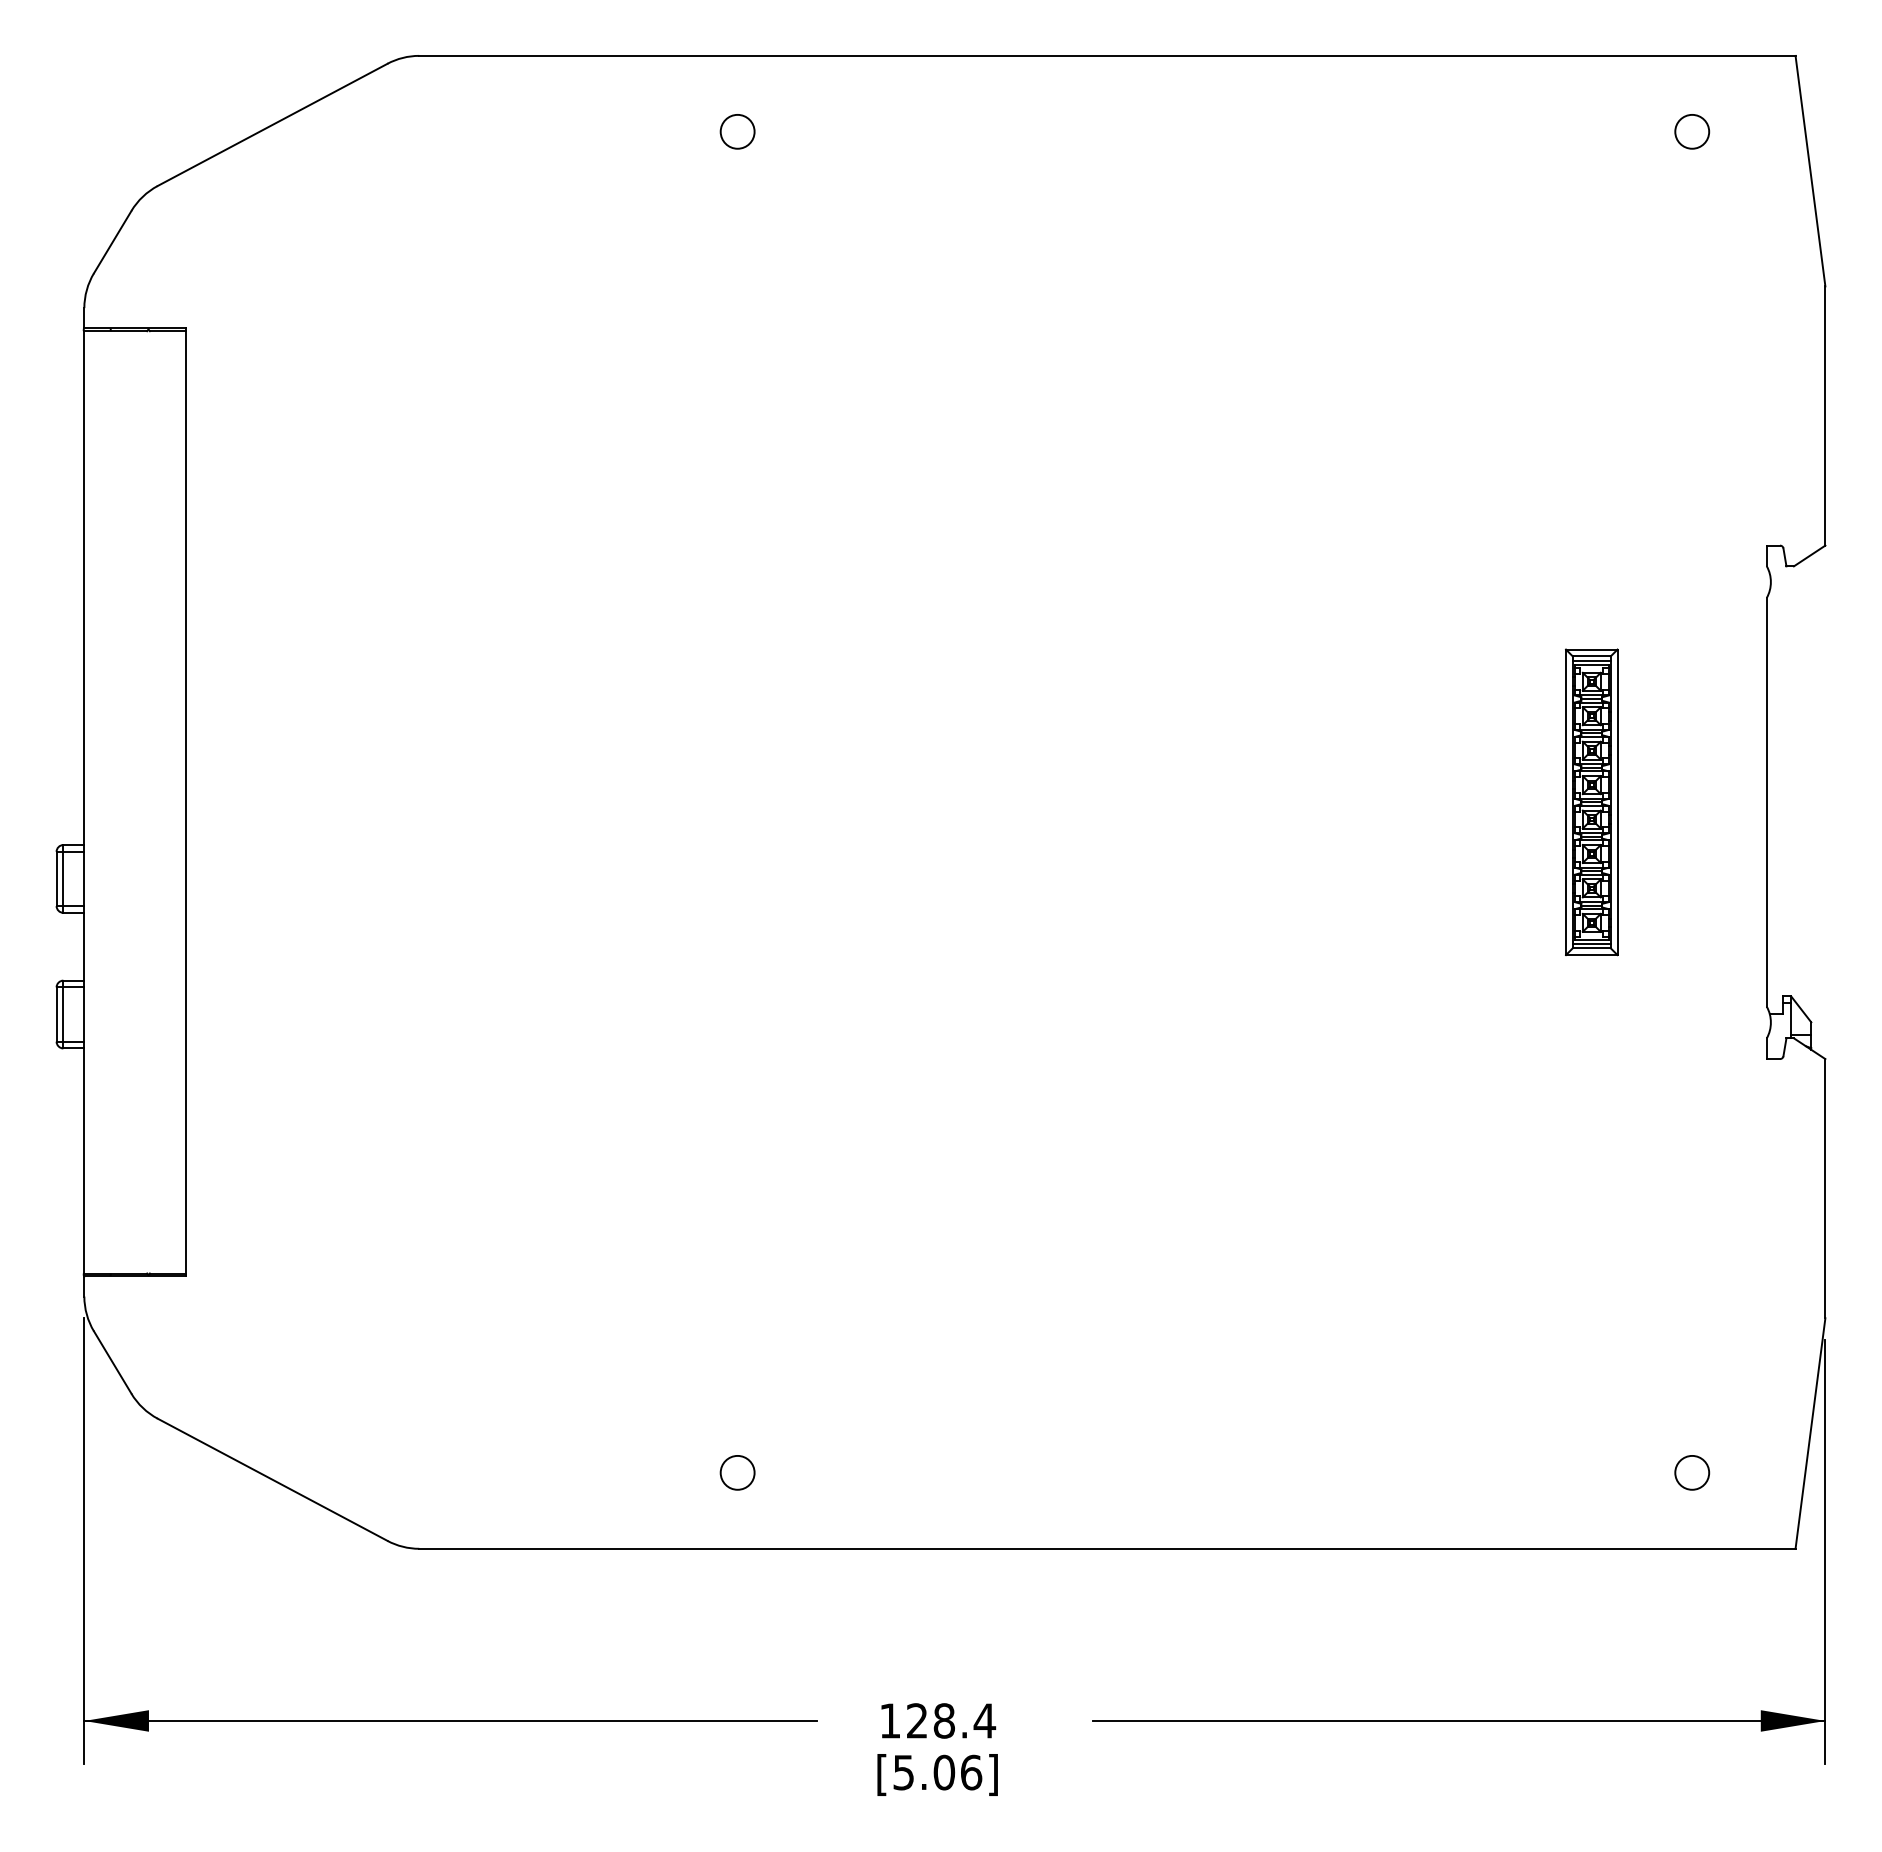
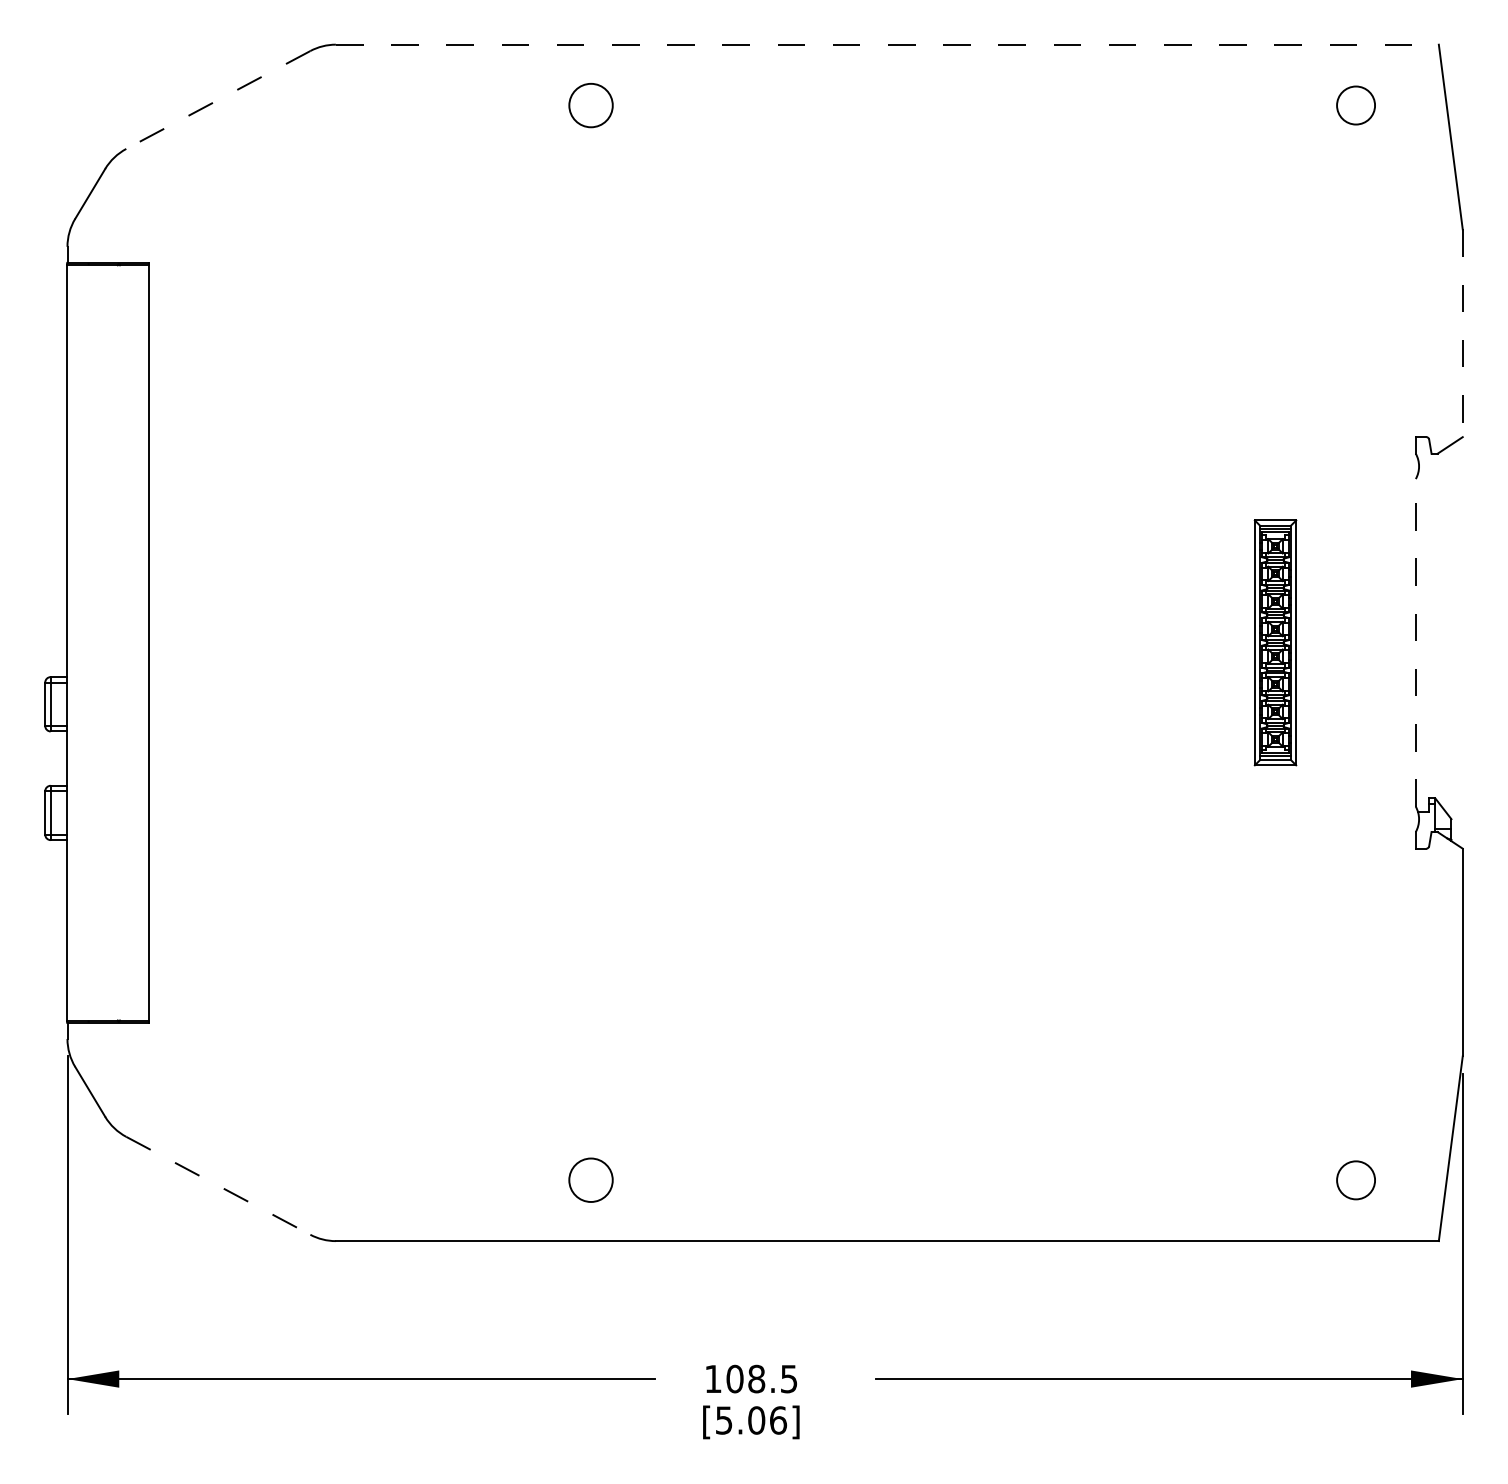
line: (1107, 55) -> (887, 44), solid -> dashed
line: (271, 125) -> (217, 100), solid -> dashed
circle: (736, 131) -> (590, 105), size x1.6
circle: (1691, 131) -> (1355, 105), size x1.4
line: (1825, 416) -> (1462, 333), solid -> dashed
line: (1766, 801) -> (1415, 642), solid -> dashed
circle: (736, 1471) -> (590, 1179), size x1.6
circle: (1691, 1471) -> (1355, 1179), size x1.4
line: (272, 1480) -> (218, 1186), solid -> dashed
text: (951, 1720) -> (762, 1378), 128.4 -> 108.5

